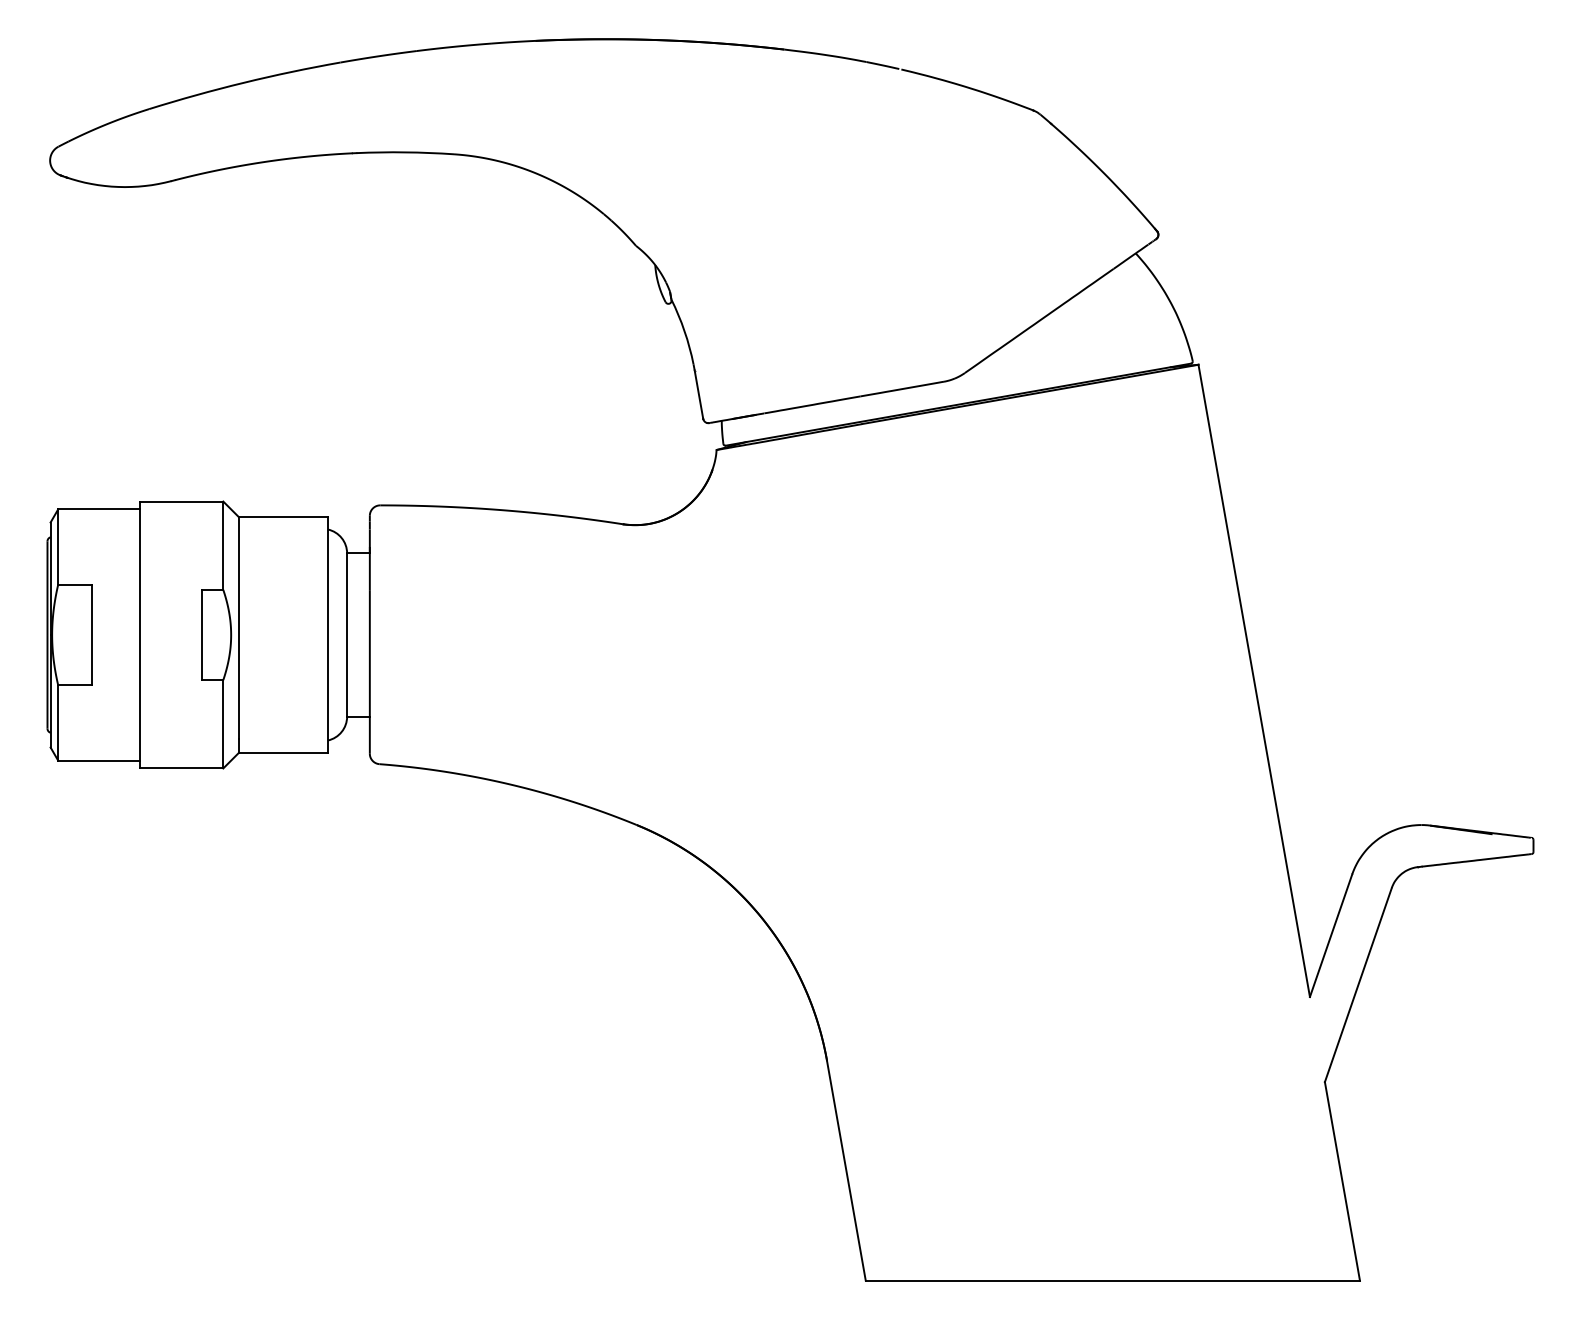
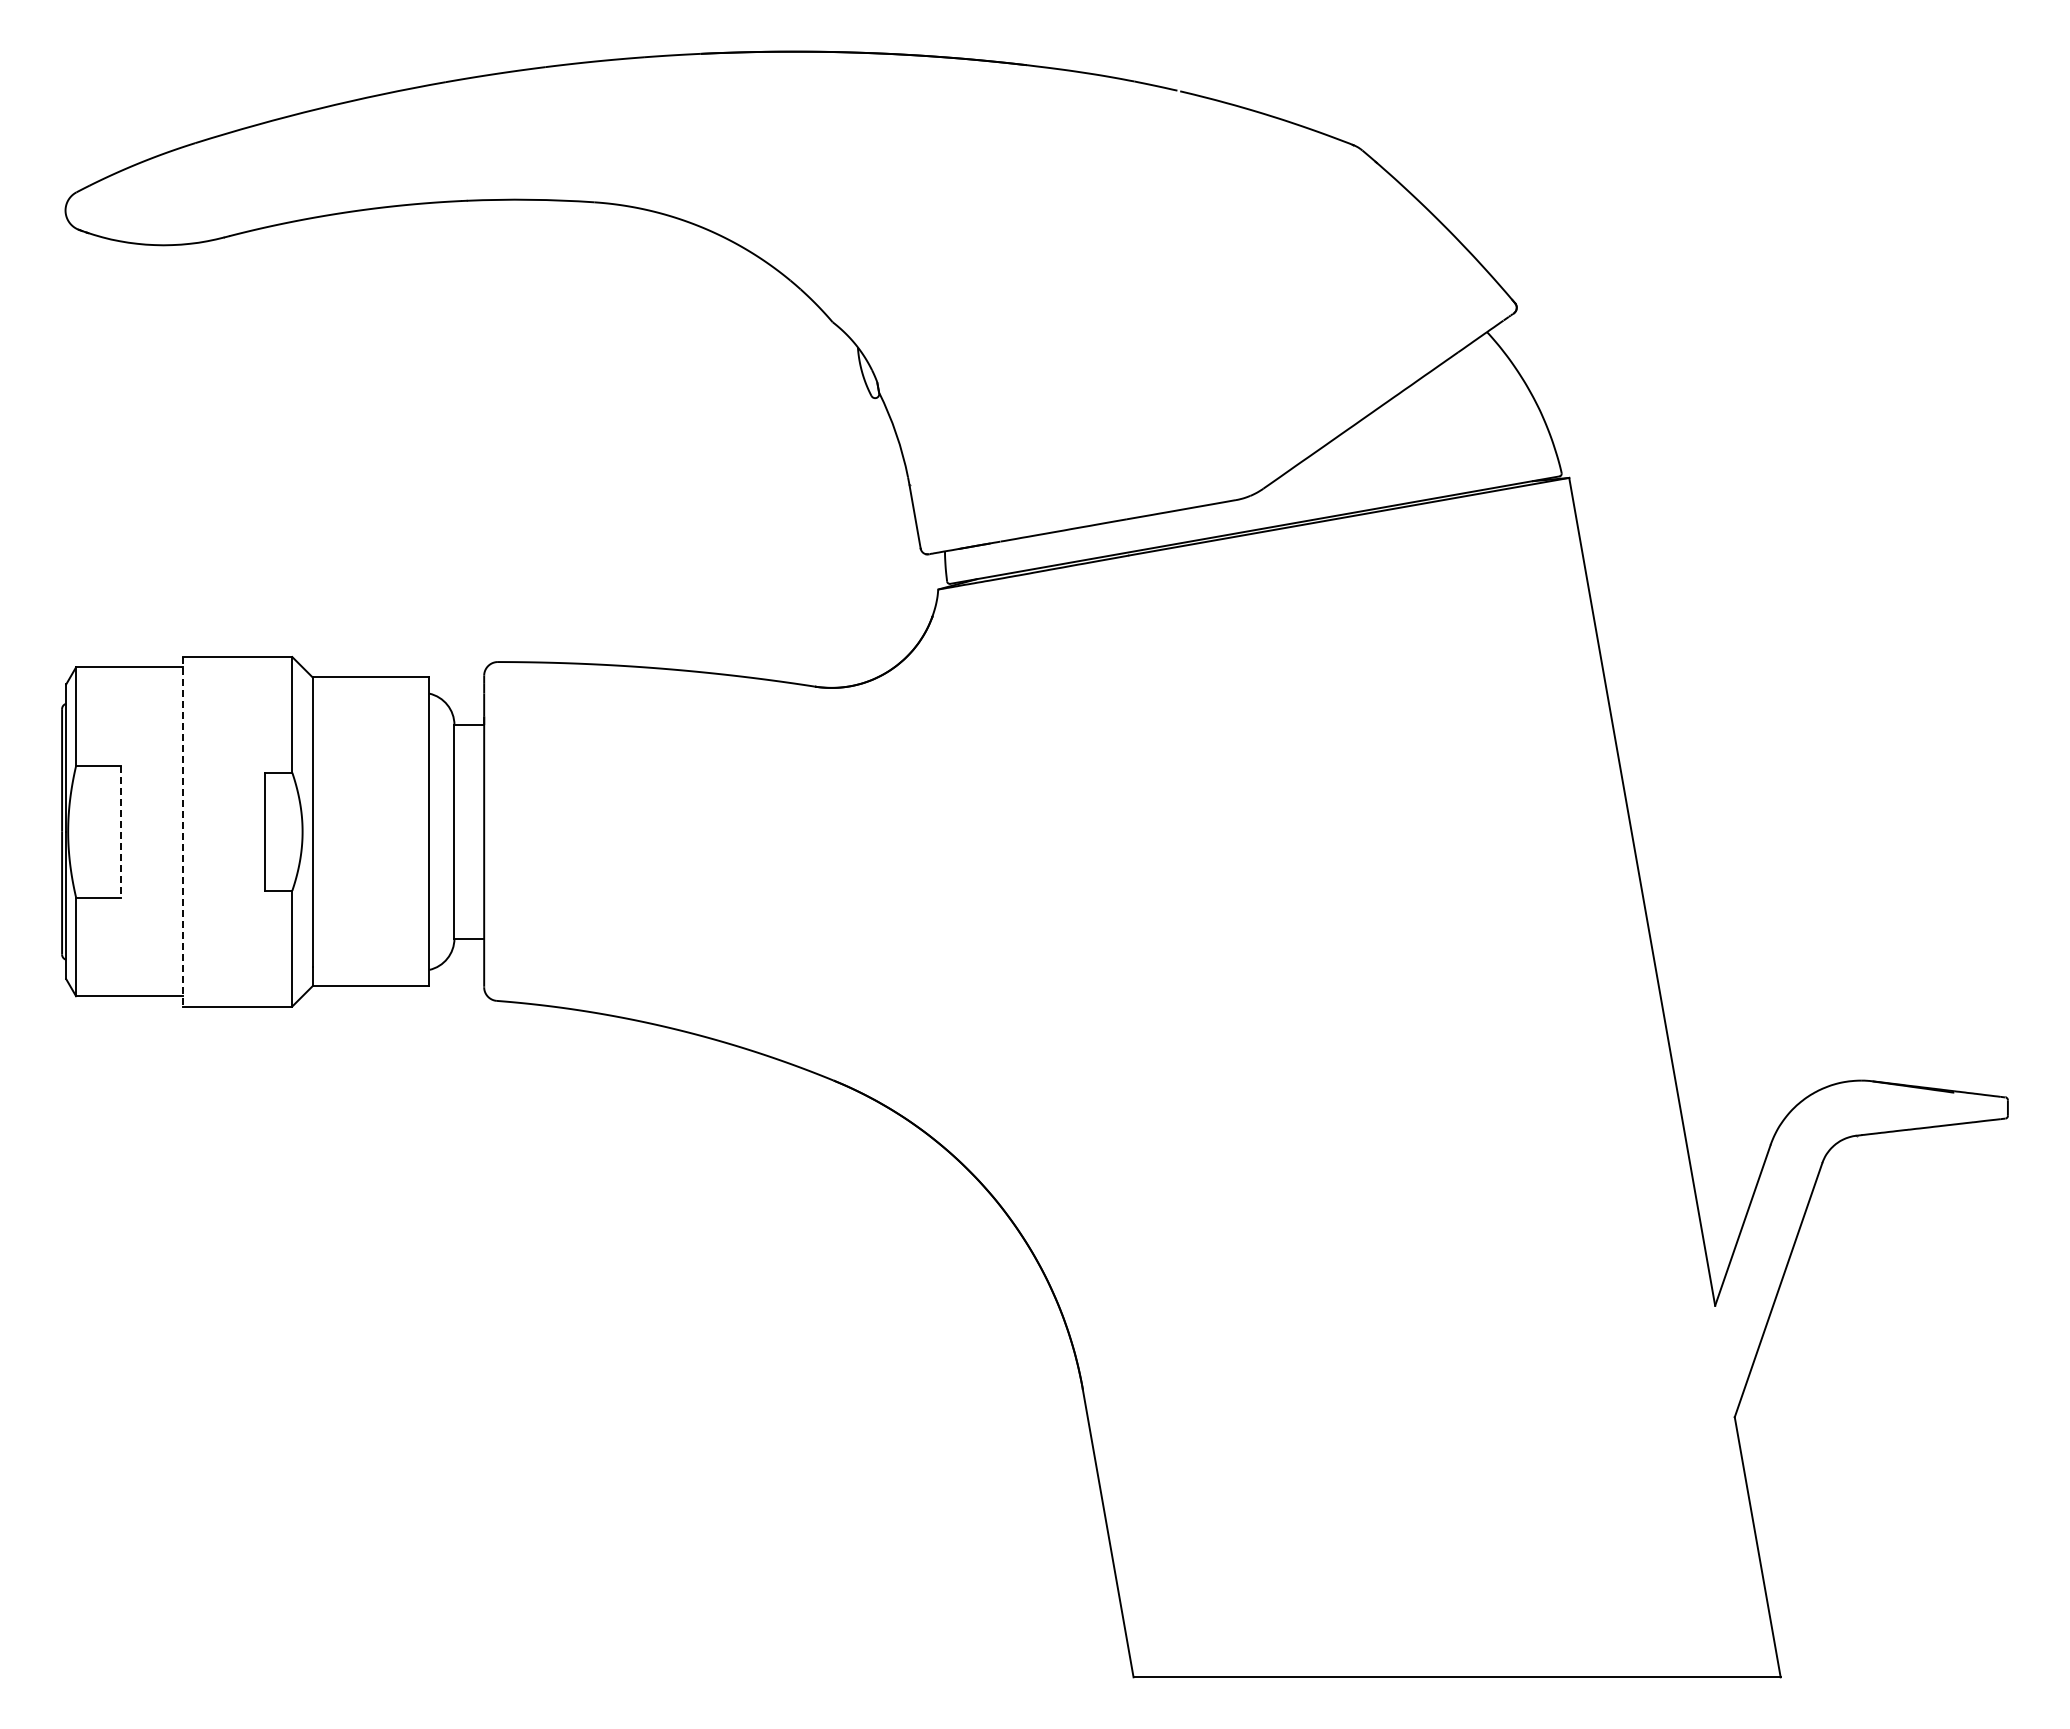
line: (92, 634) -> (121, 831), solid -> dashed
line: (139, 634) -> (182, 831), solid -> dashed

